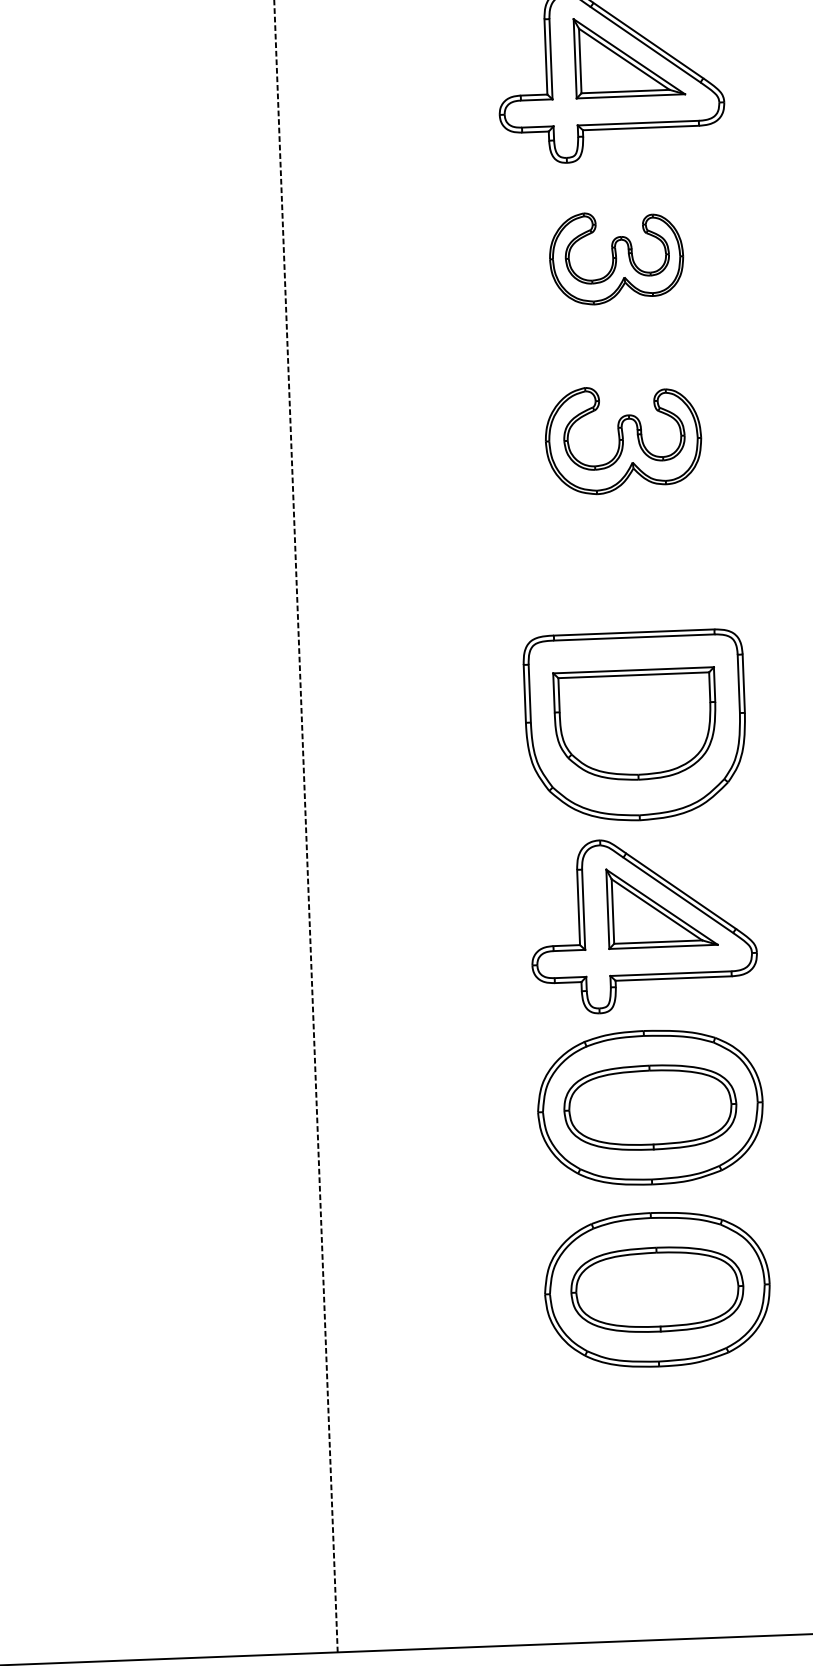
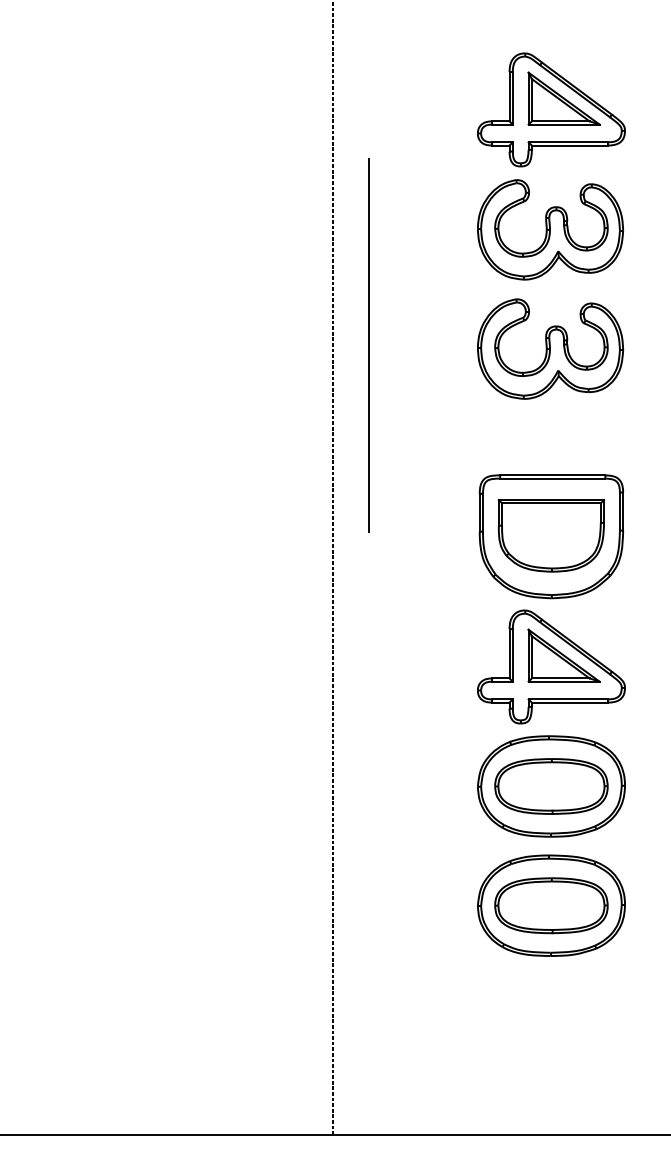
part: (616, 257) -> (550, 229), size x1.67
part: (623, 438) -> (550, 348), size x1.43
line: (345, 445) -> (368, 345), added

